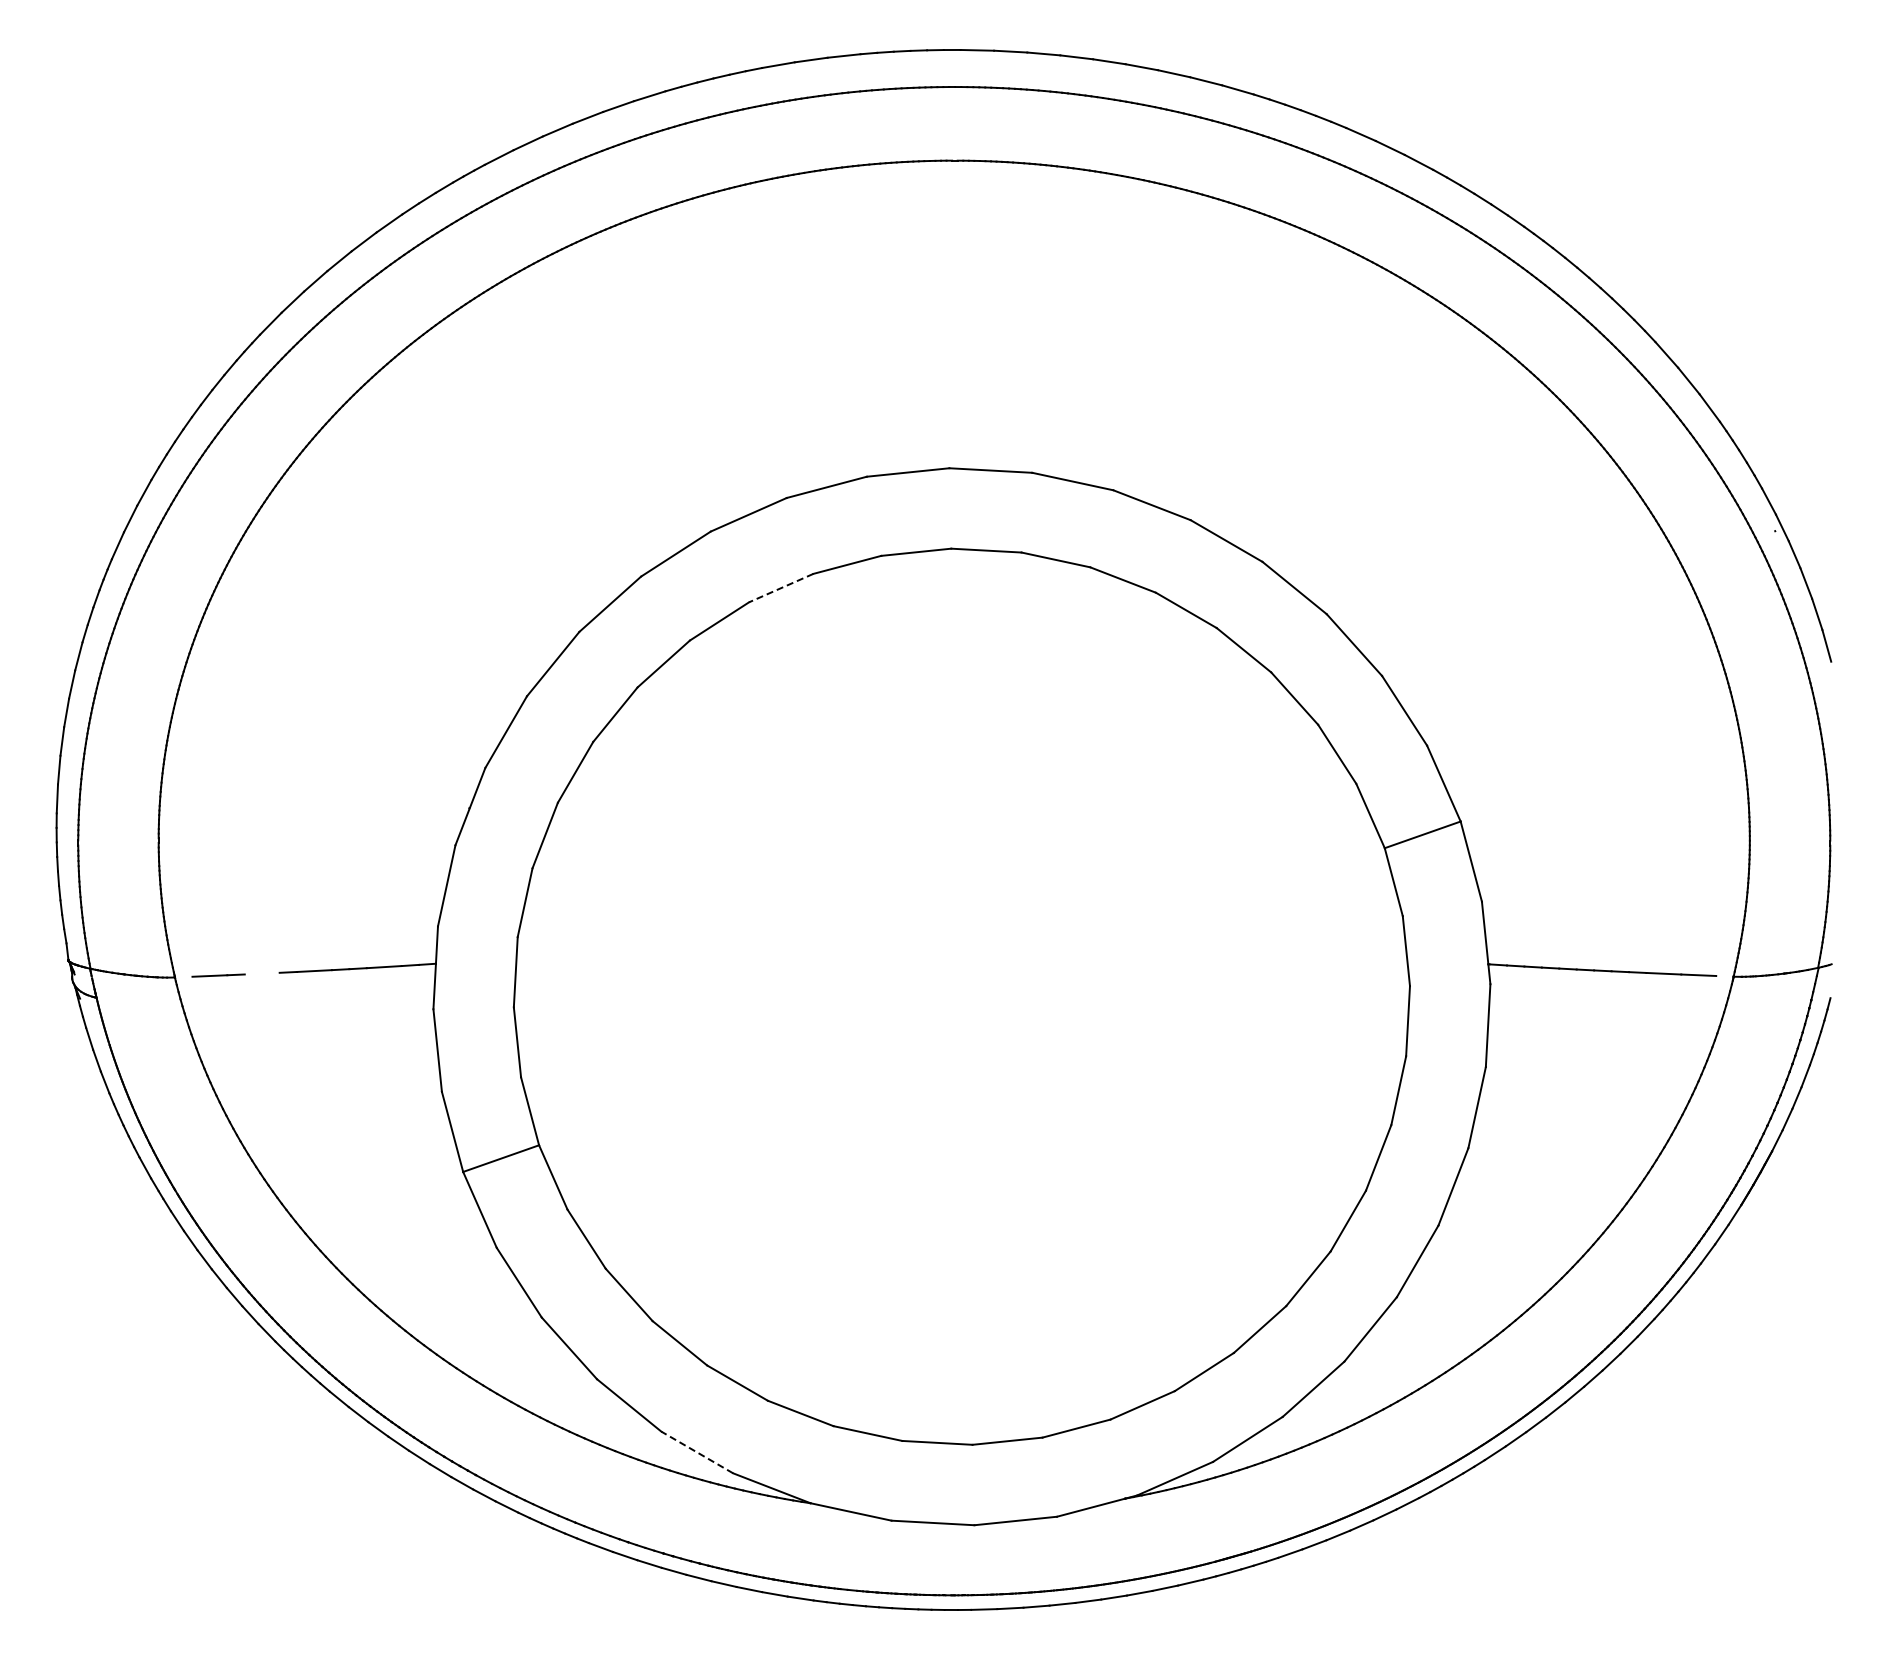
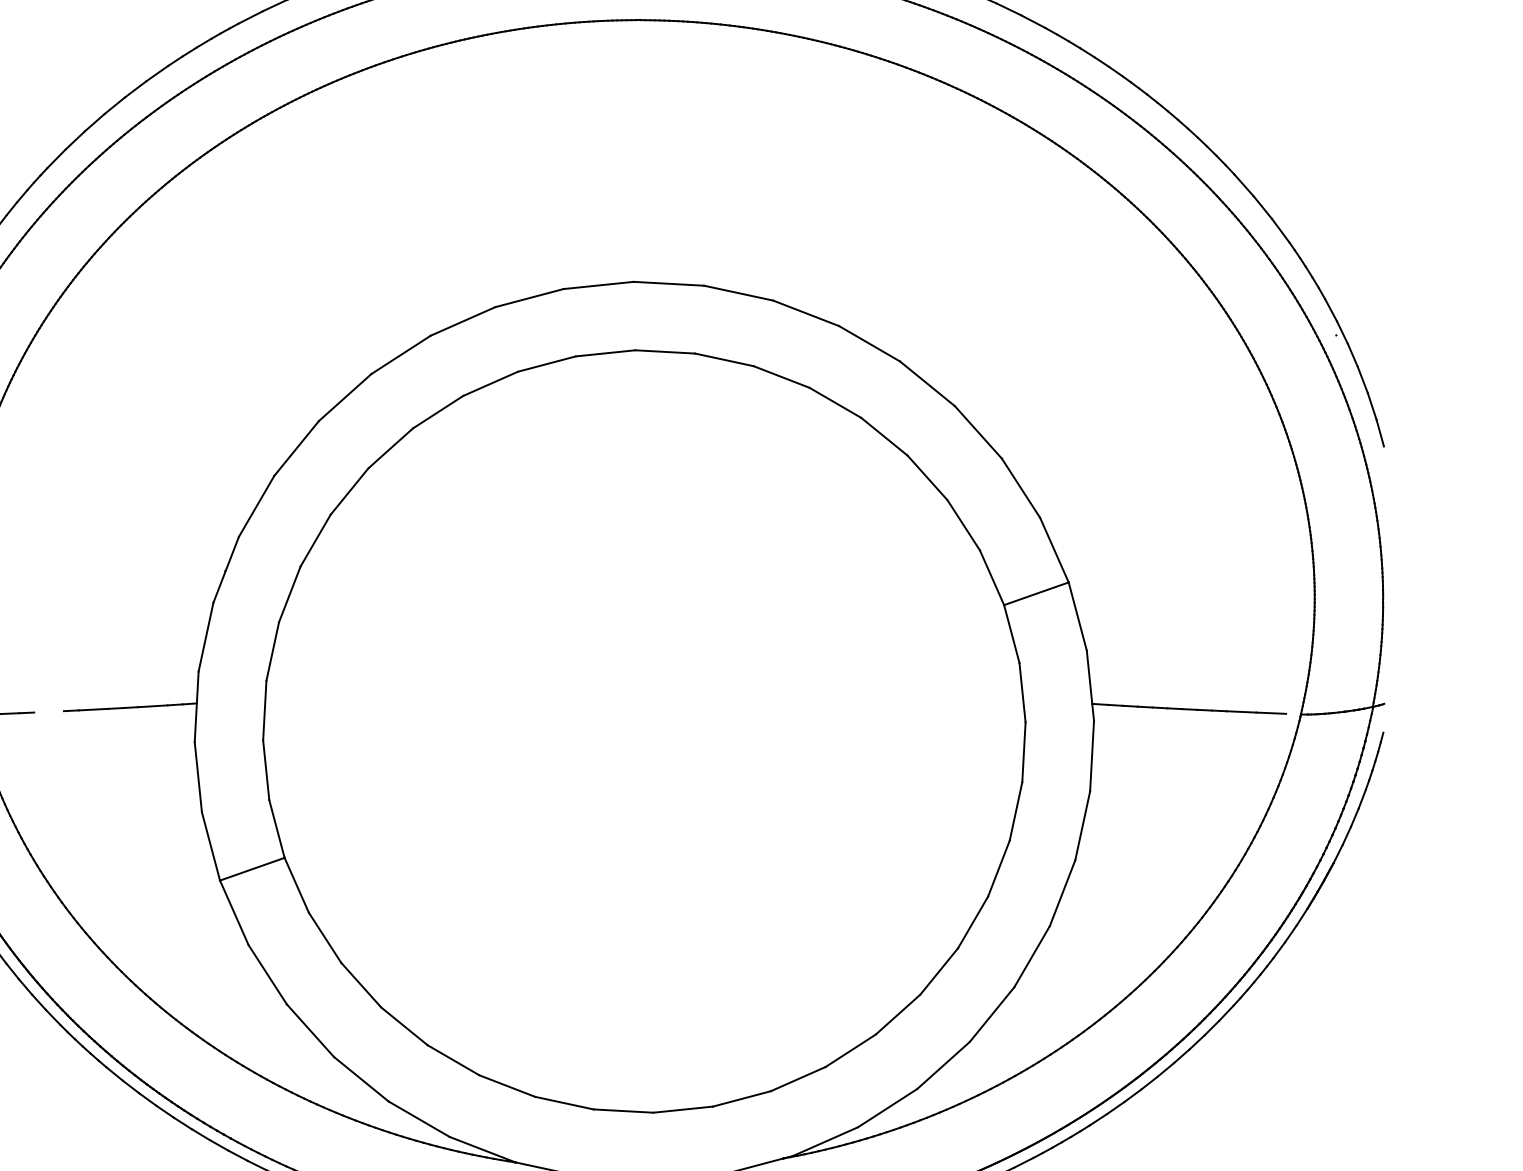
line: (780, 588) -> (490, 384), dashed -> solid
line: (696, 1452) -> (418, 1119), dashed -> solid

